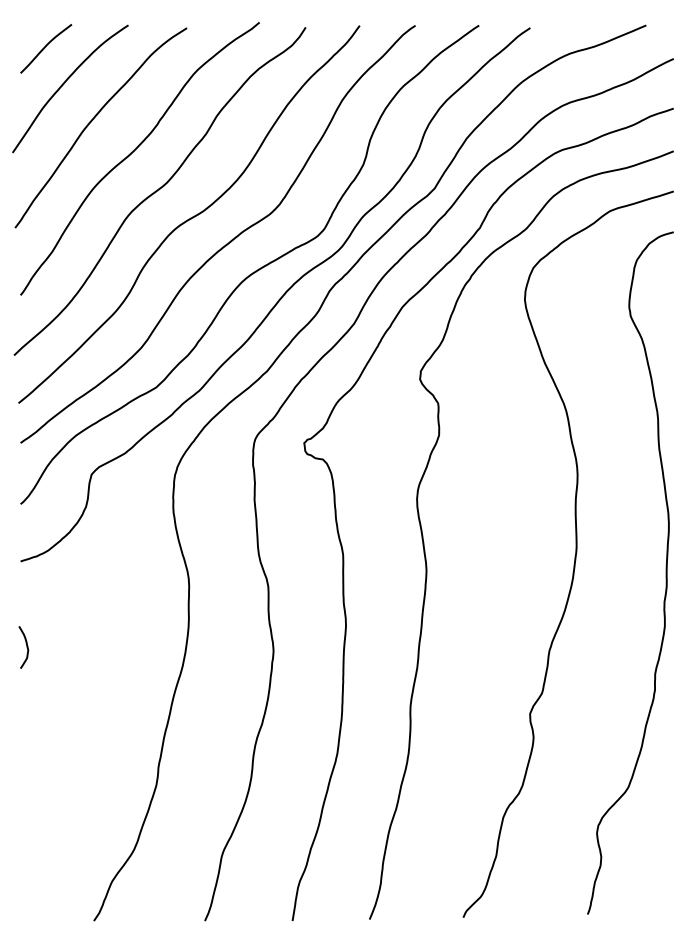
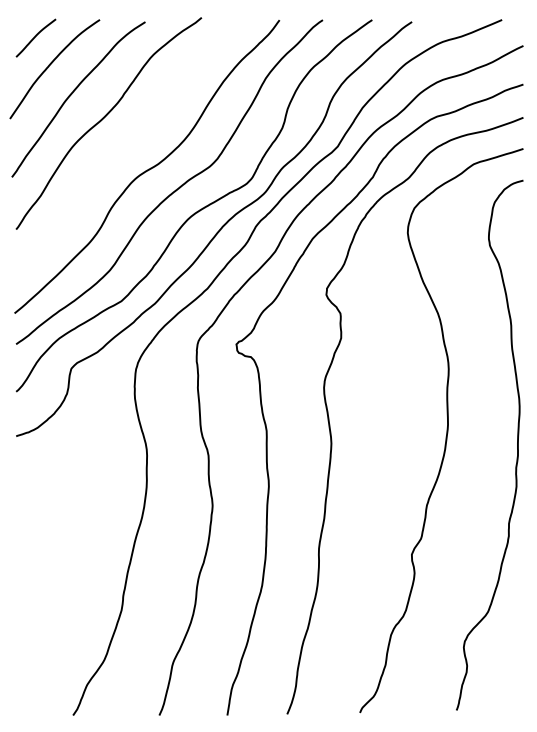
curve: (159, 190) -> (124, 148), removed
curve: (26, 647) -> (20, 503), removed

